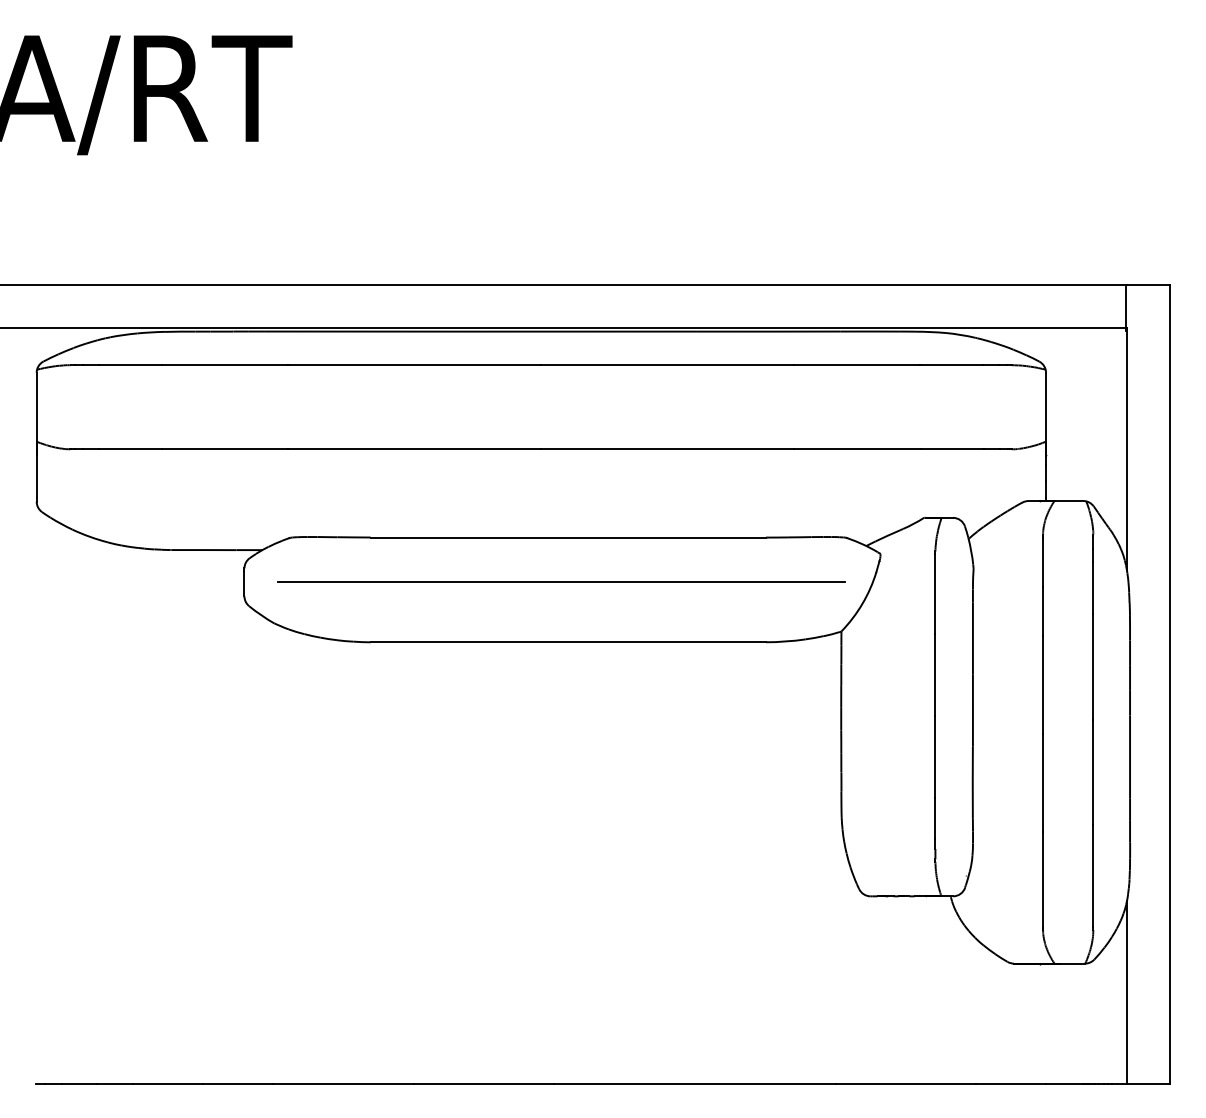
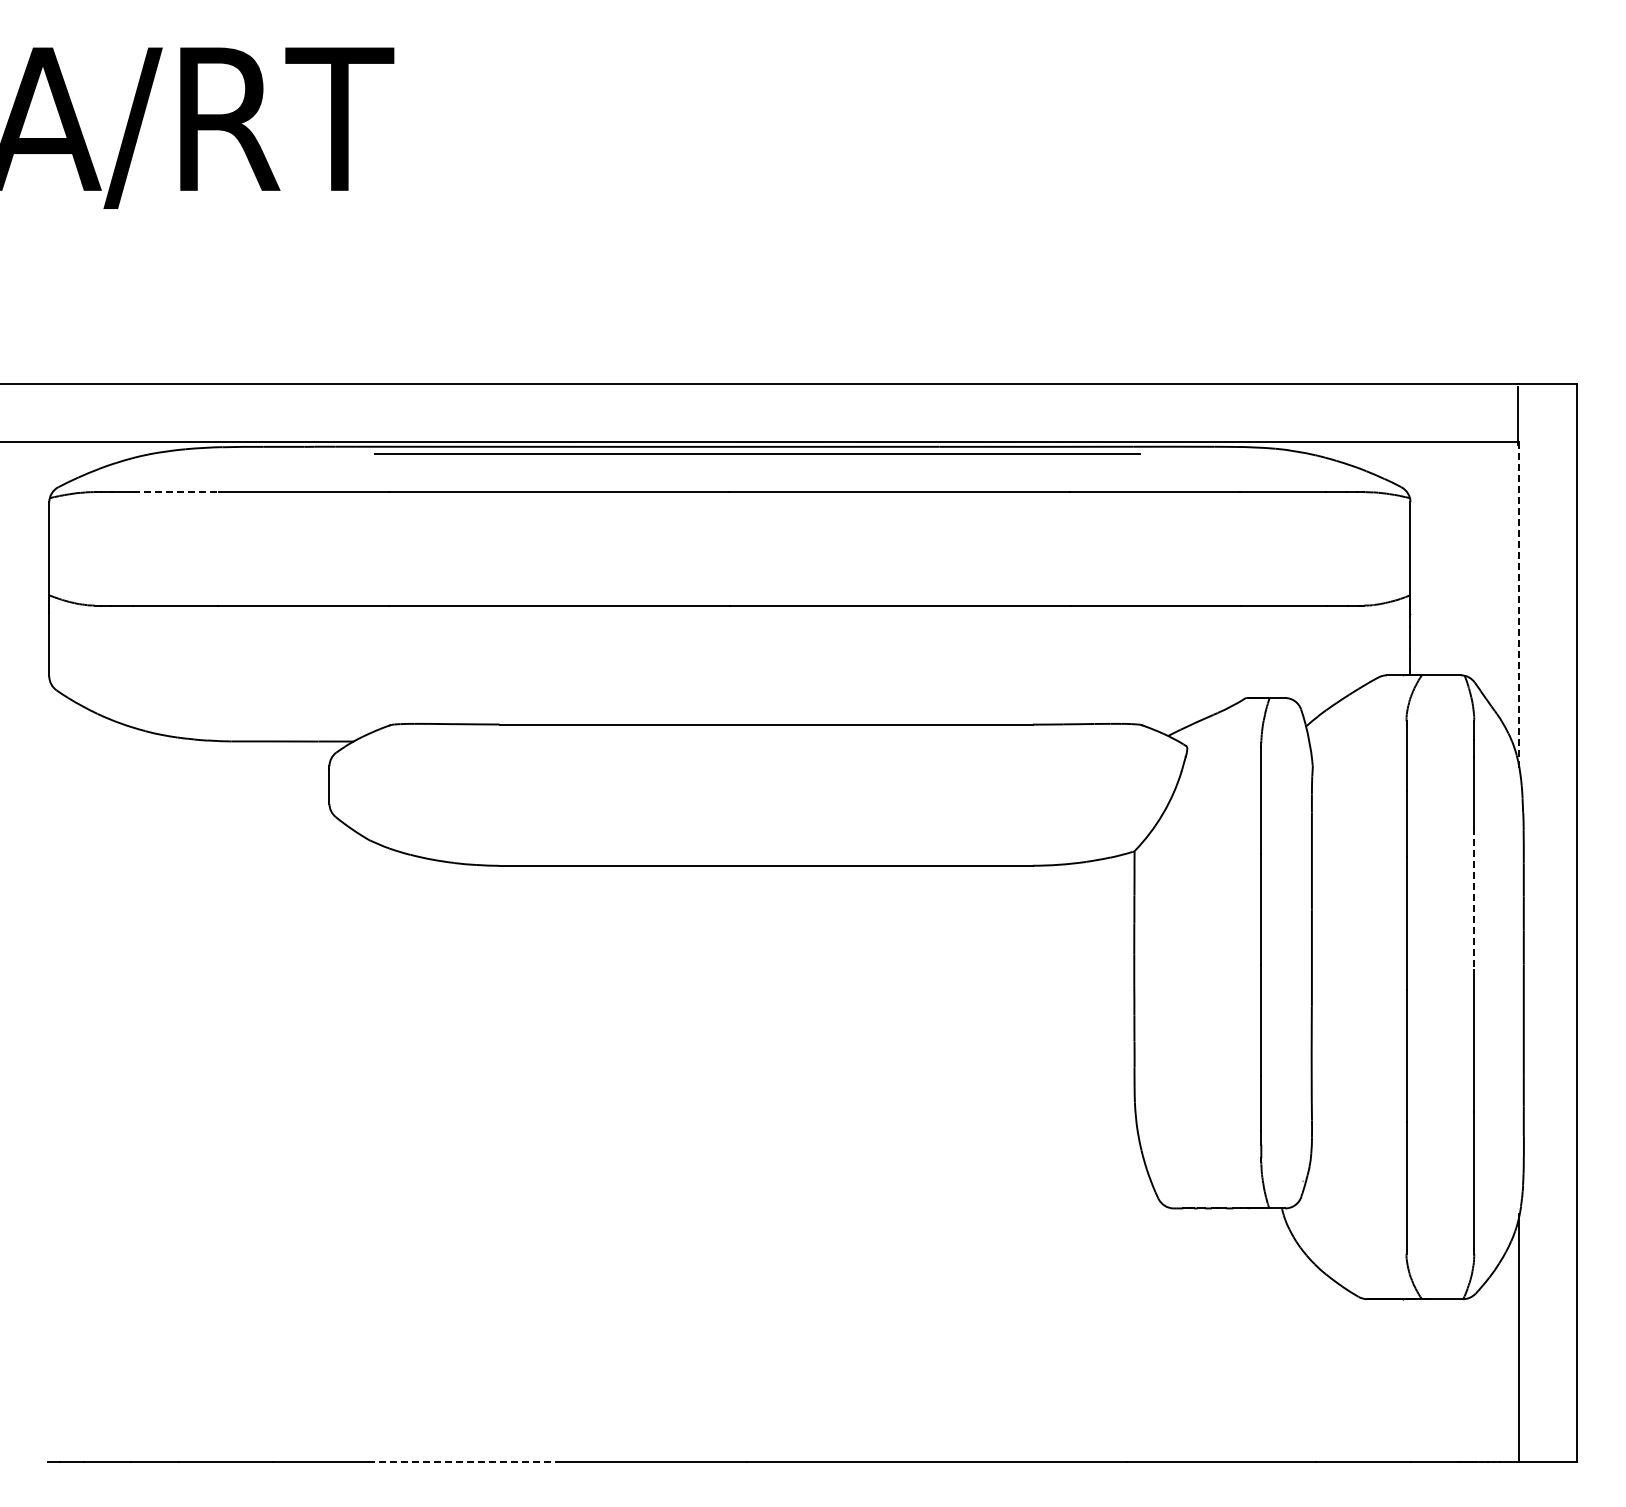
line: (130, 365) -> (175, 492), solid -> dashed
line: (1126, 448) -> (1519, 604), solid -> dashed
line: (561, 581) -> (757, 453), moved
line: (1093, 667) -> (1474, 899), solid -> dashed
line: (343, 1083) -> (462, 1461), solid -> dashed

